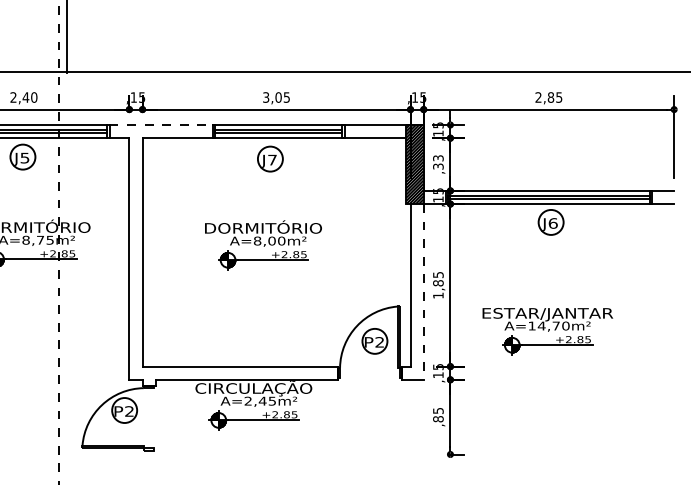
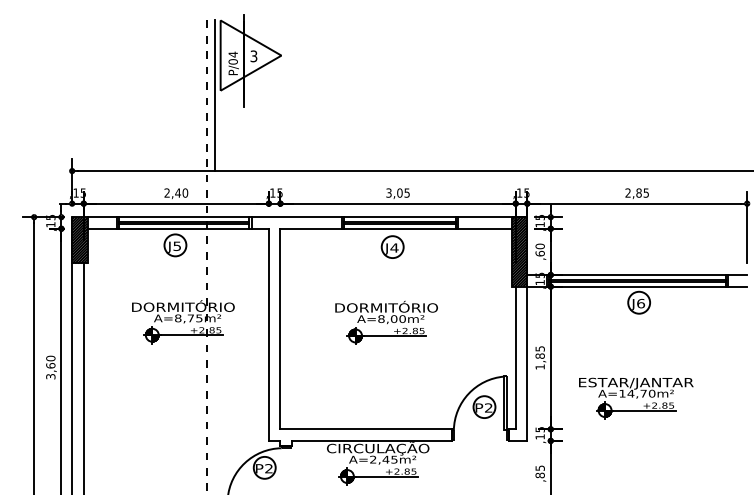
line: (161, 125) -> (297, 217), dashed -> solid
text: (272, 159) -> (394, 247), J7 -> J4
text: (437, 161) -> (539, 249), ,33 -> ,60
line: (423, 292) -> (527, 364), dashed -> solid

